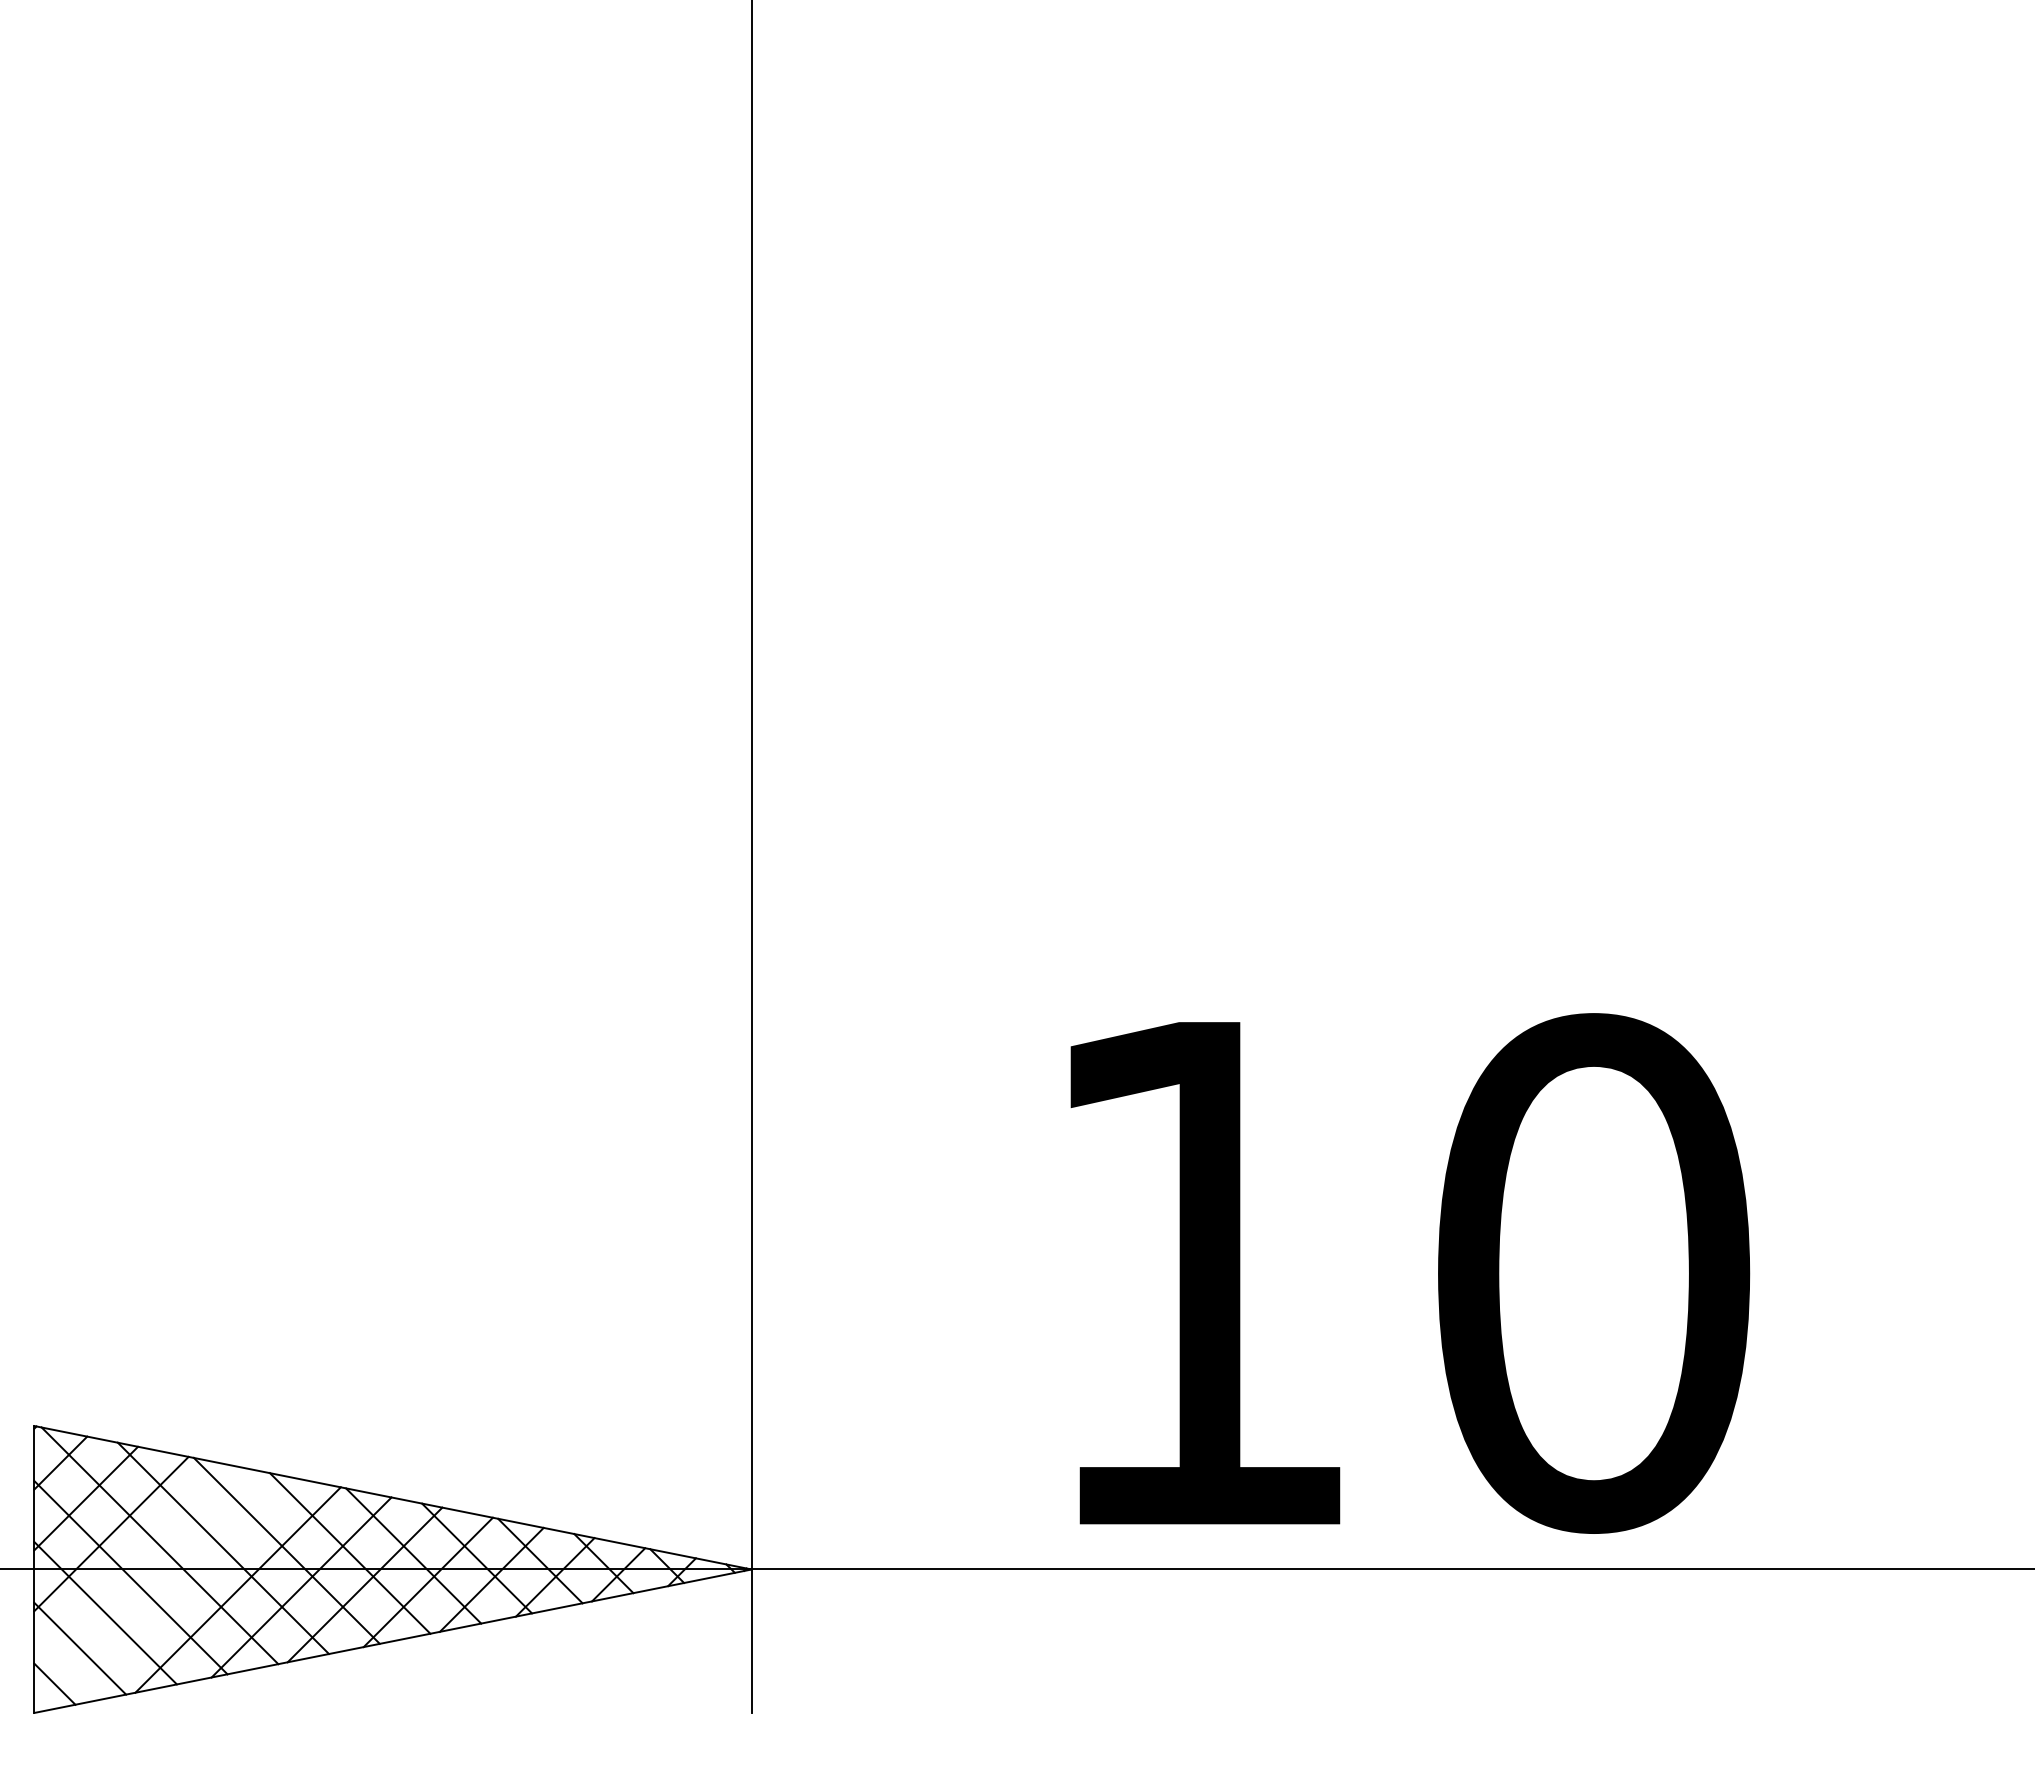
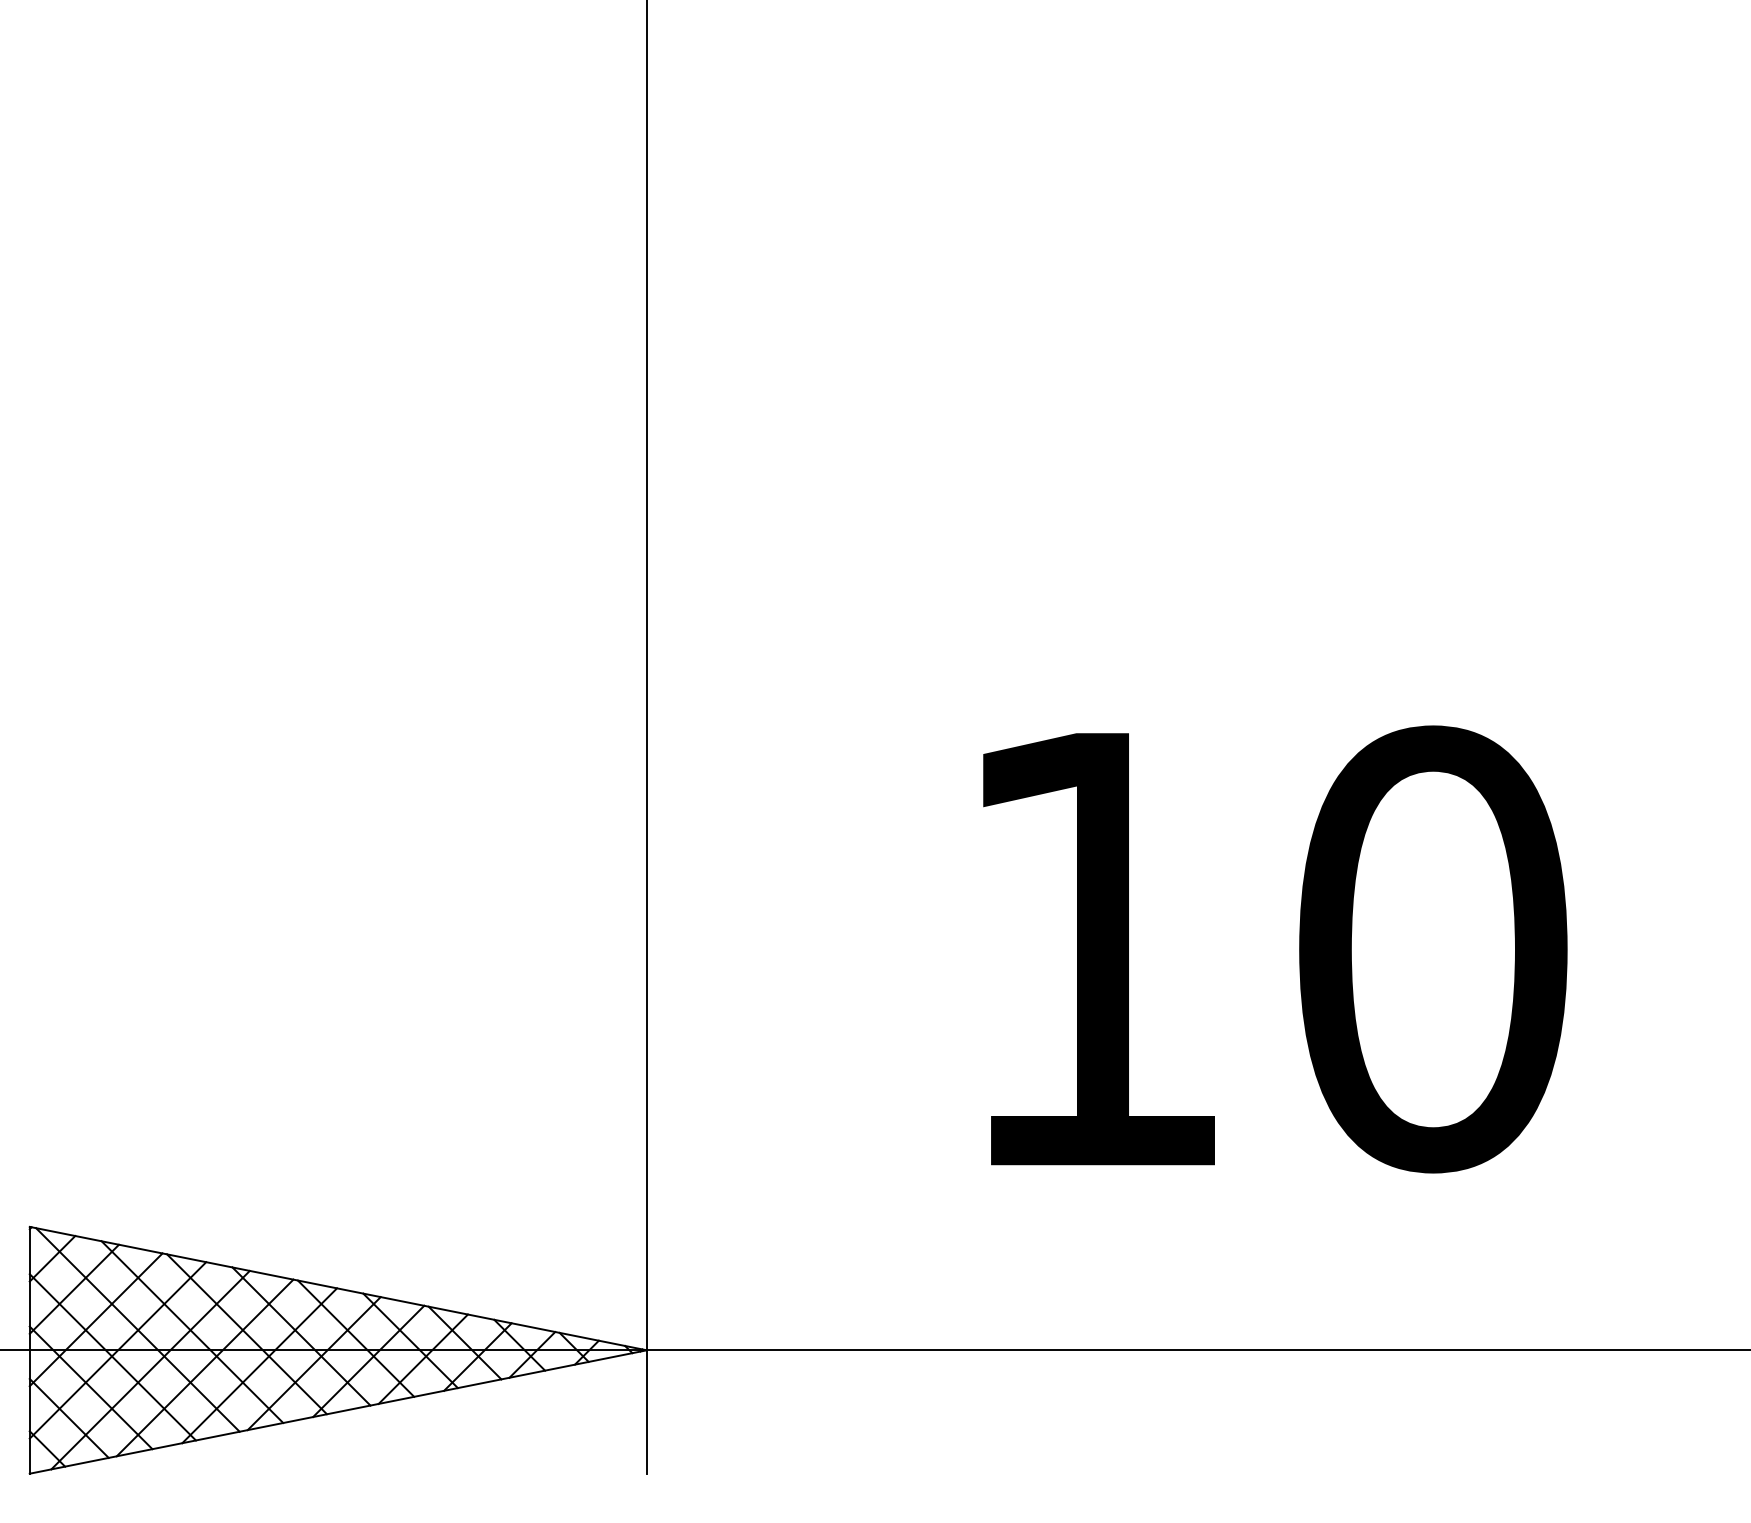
text: (1410, 1273) -> (1275, 949), moved
line: (136, 1569) -> (117, 1350), added
line: (174, 1592) -> (150, 1370), added

